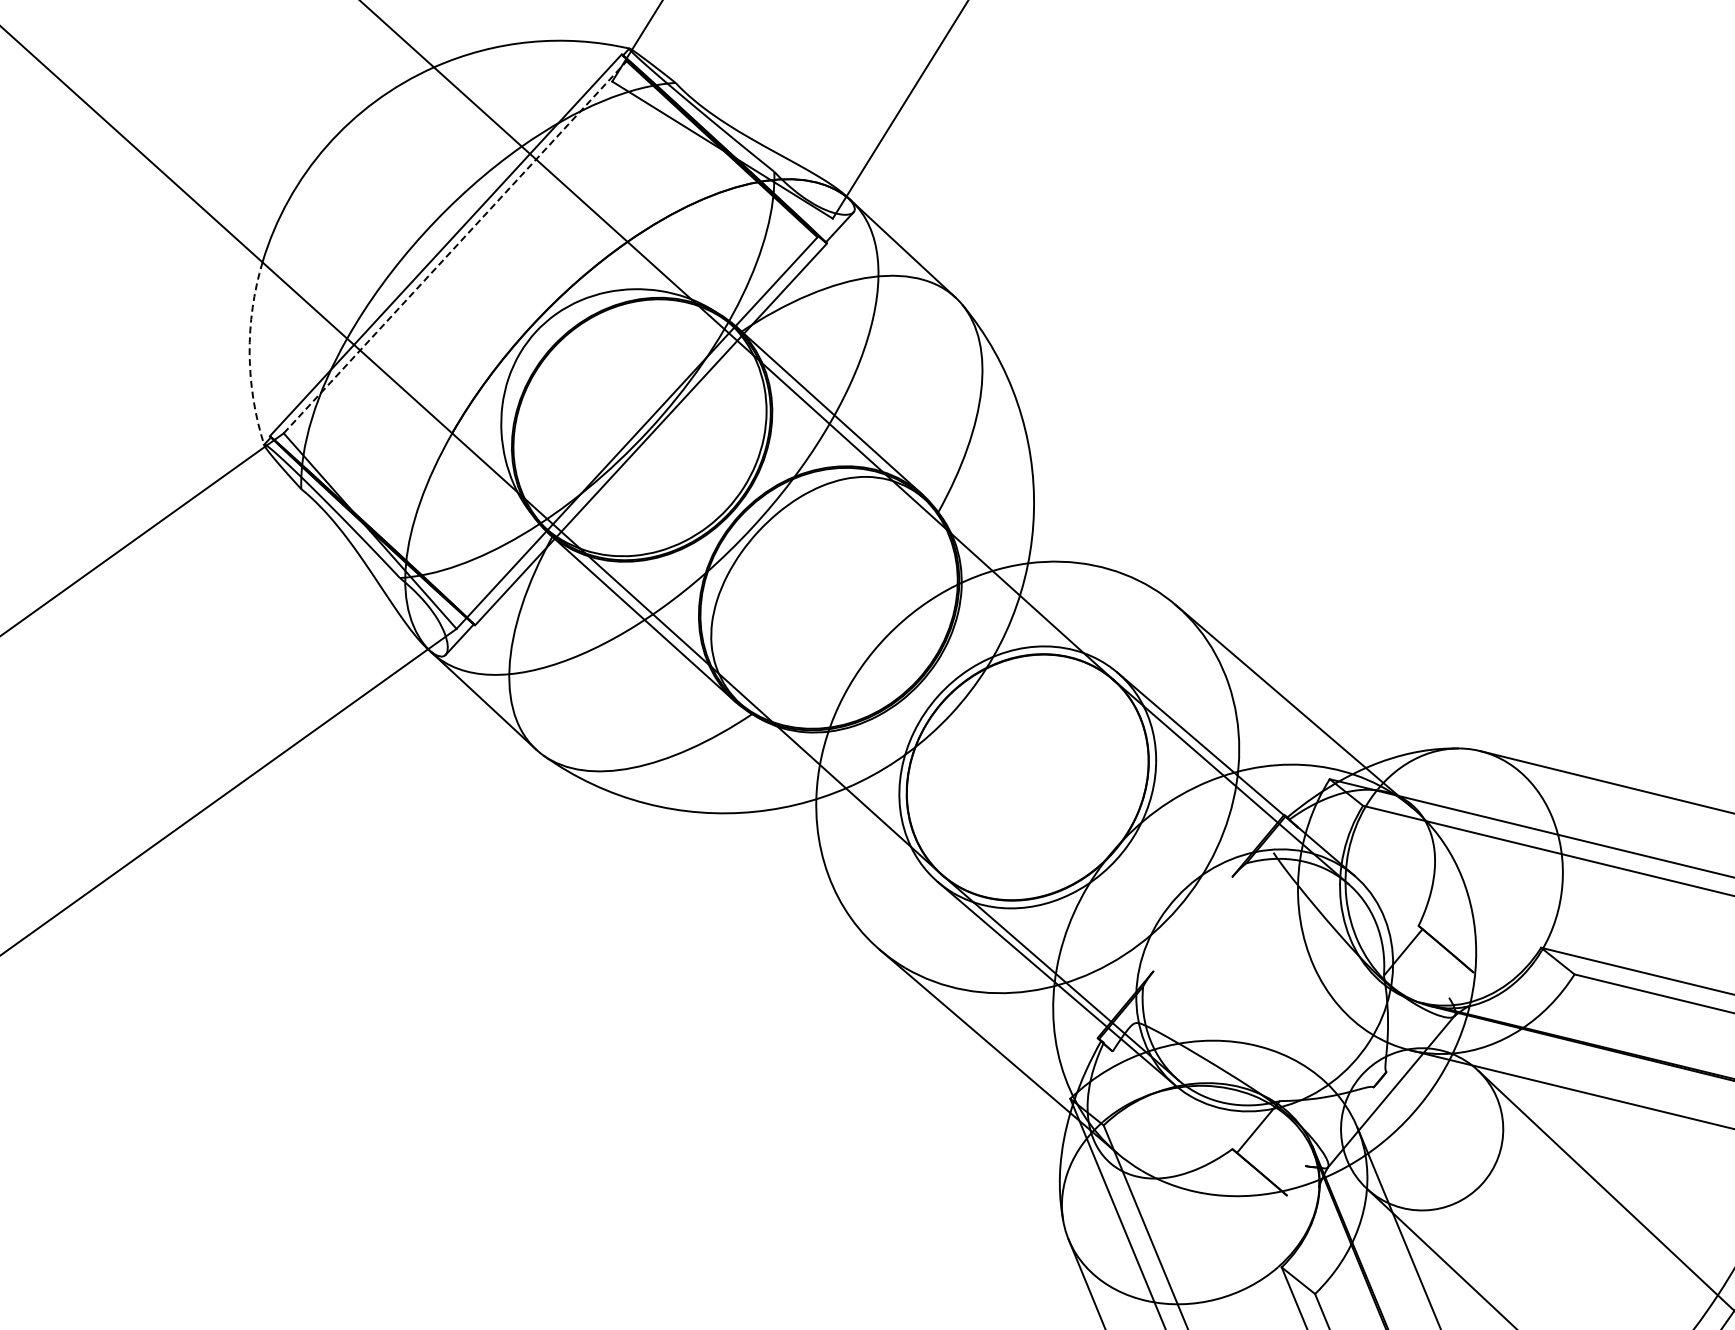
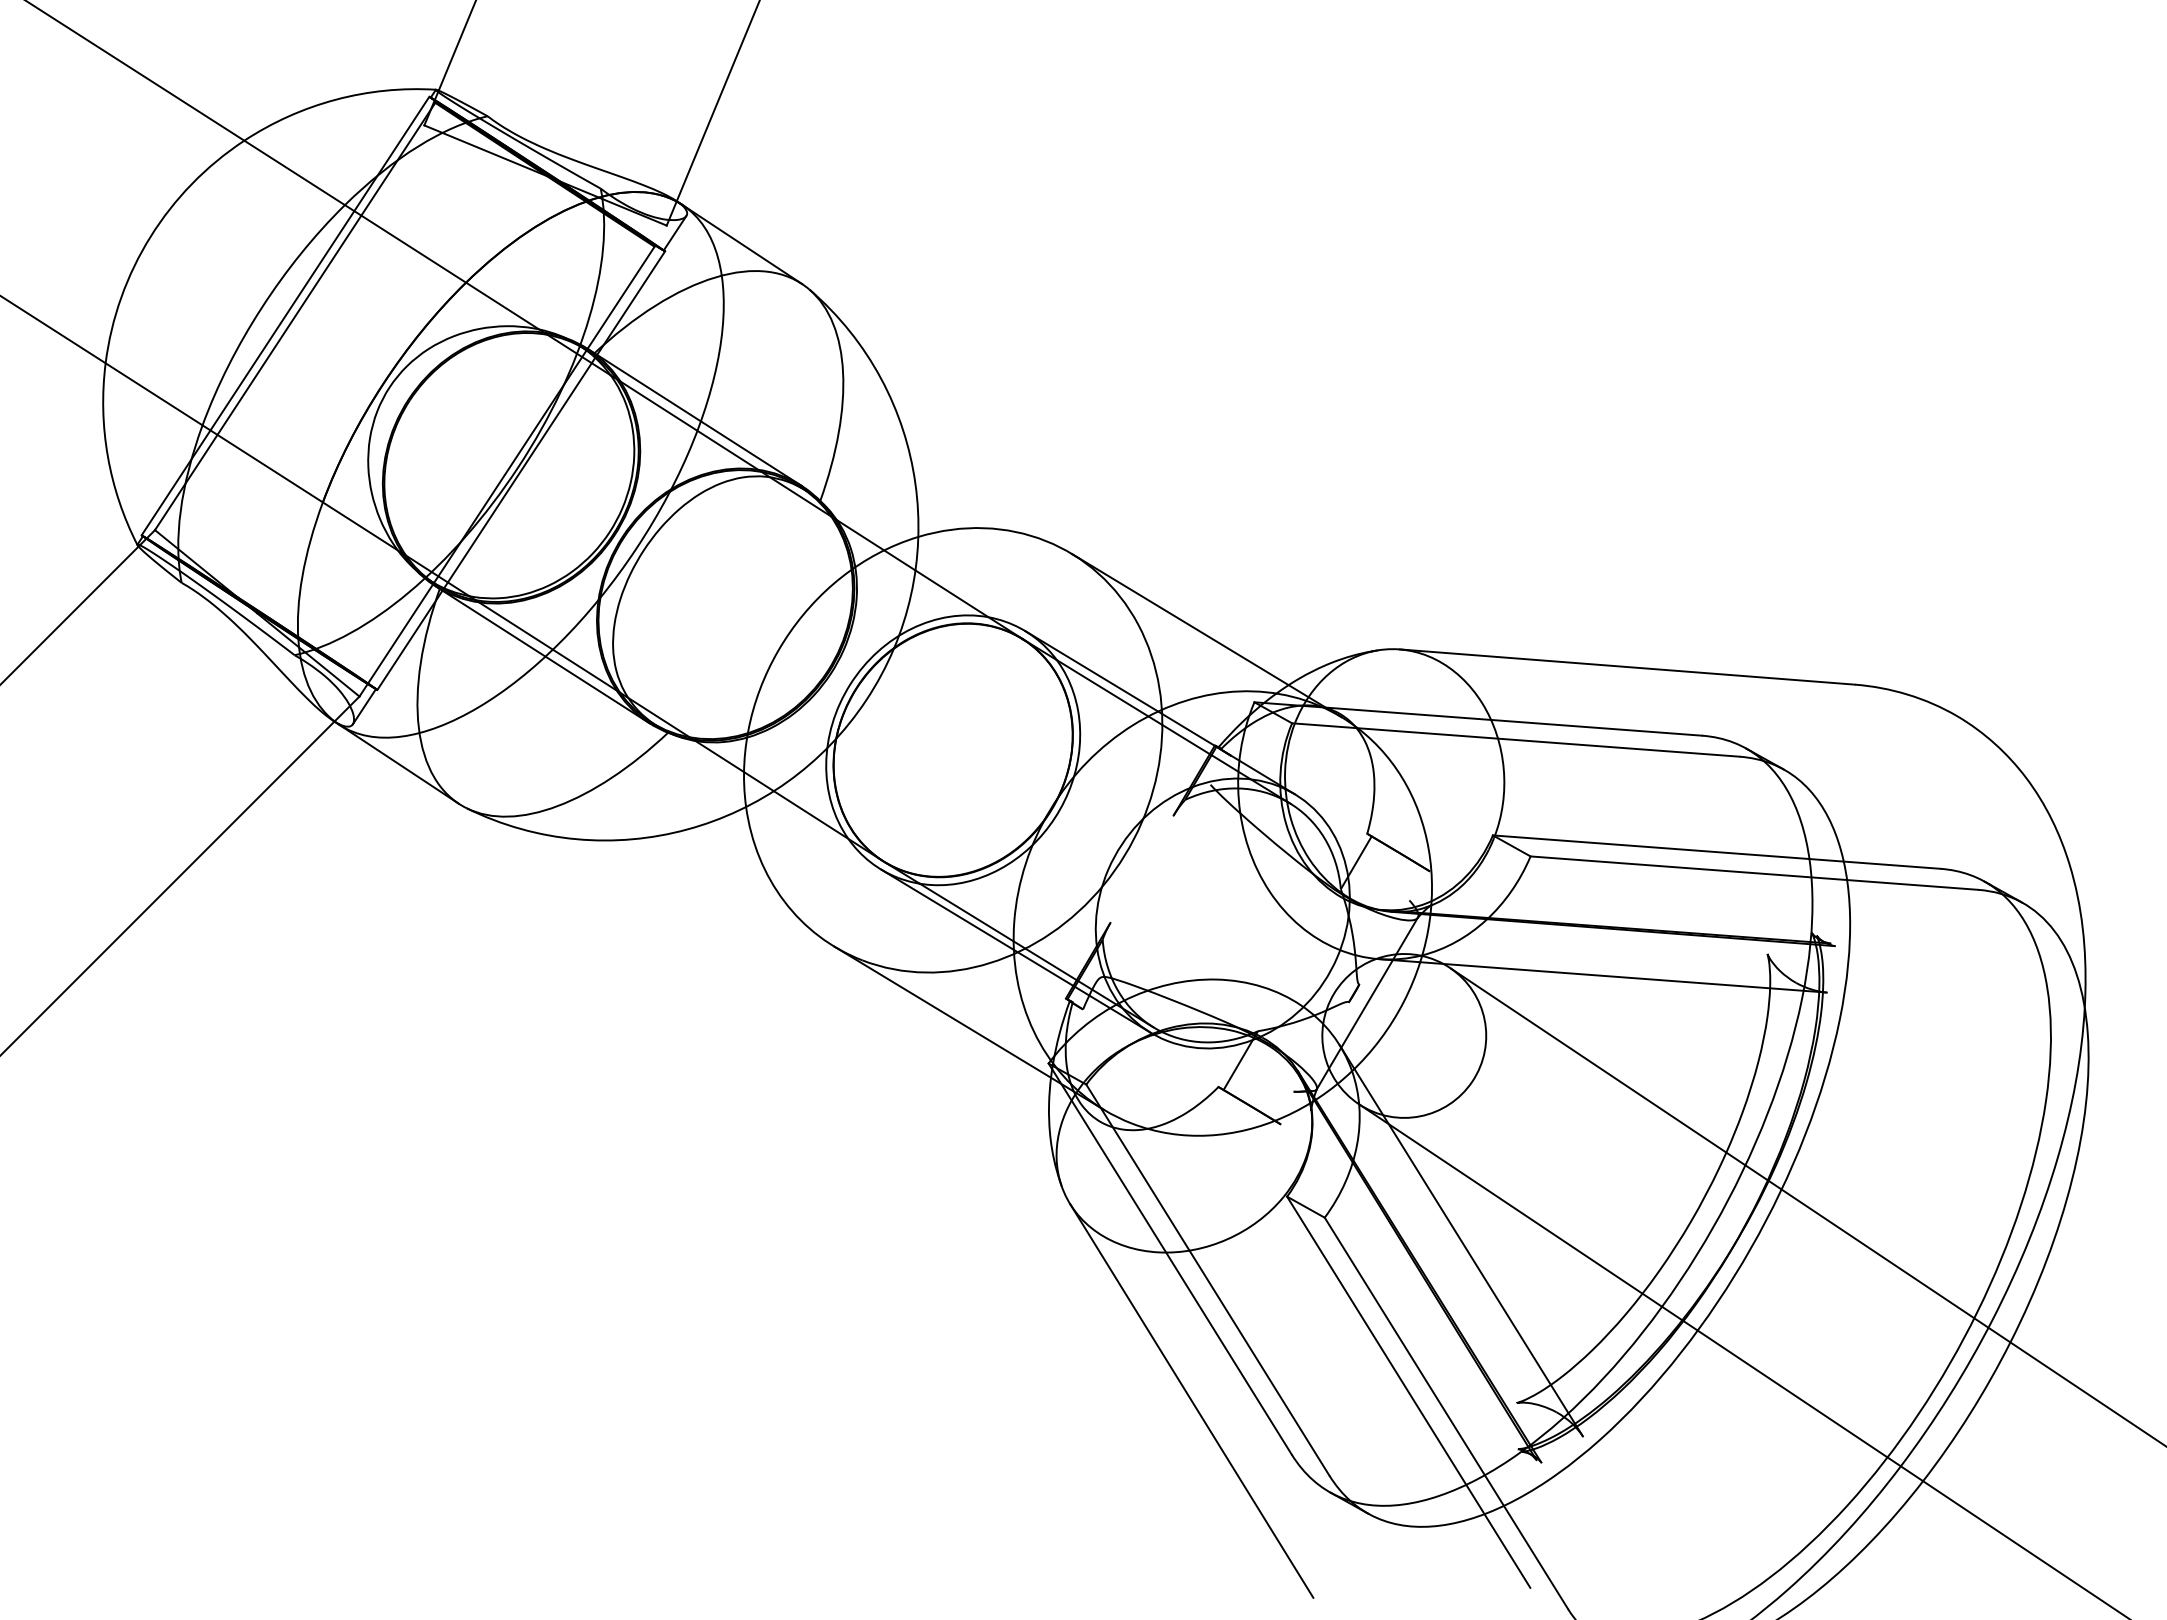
line: (455, 247) -> (295, 316), dashed -> solid
arc: (249, 353) -> (107, 456), dashed -> solid

